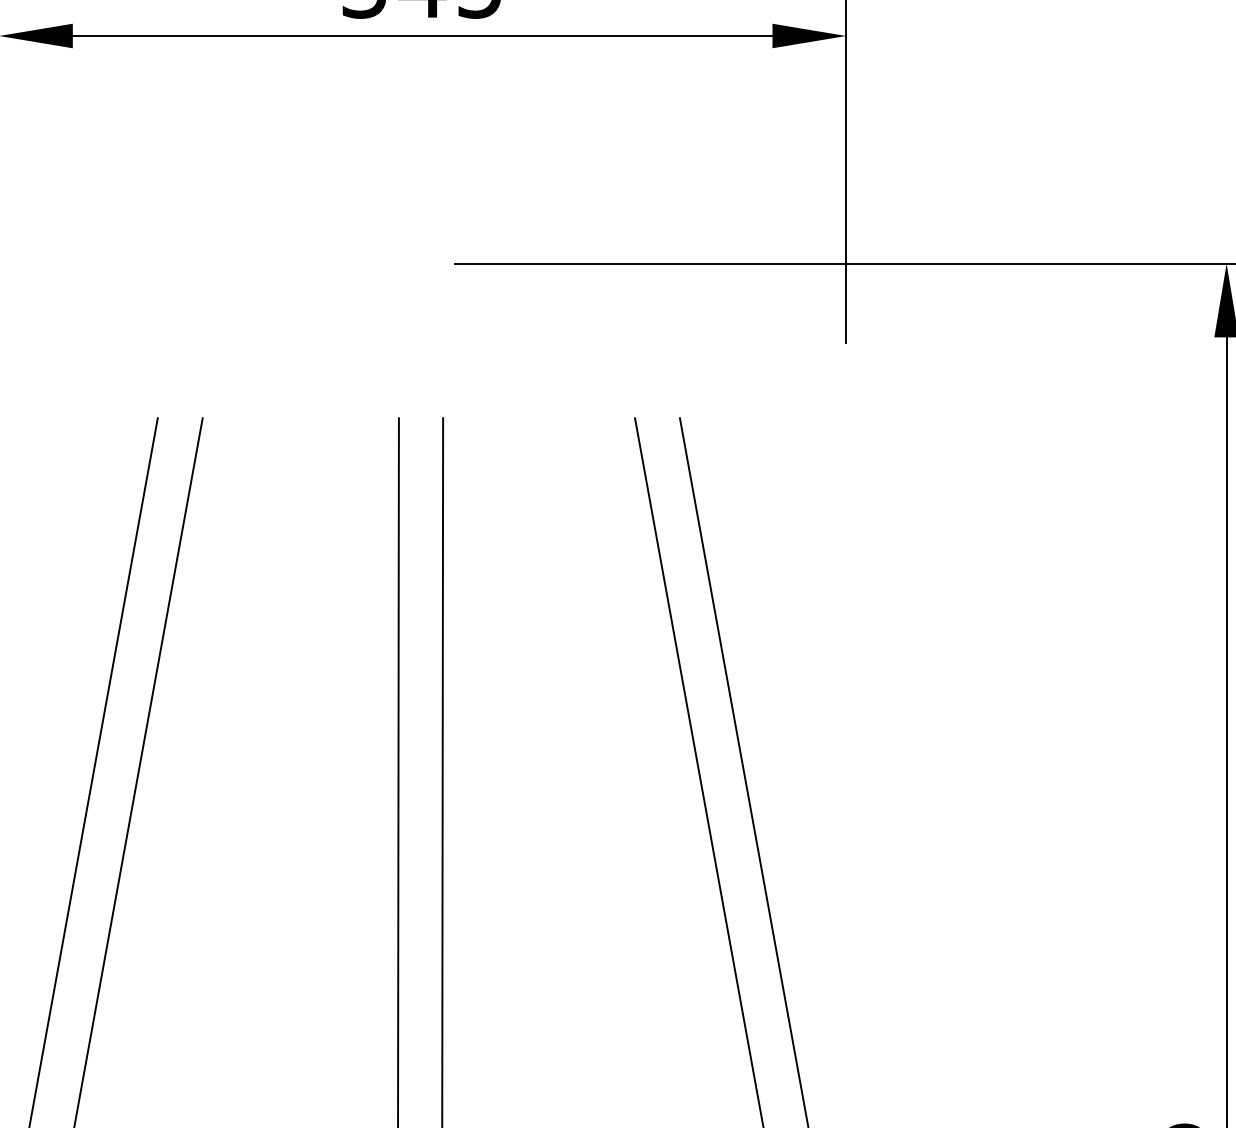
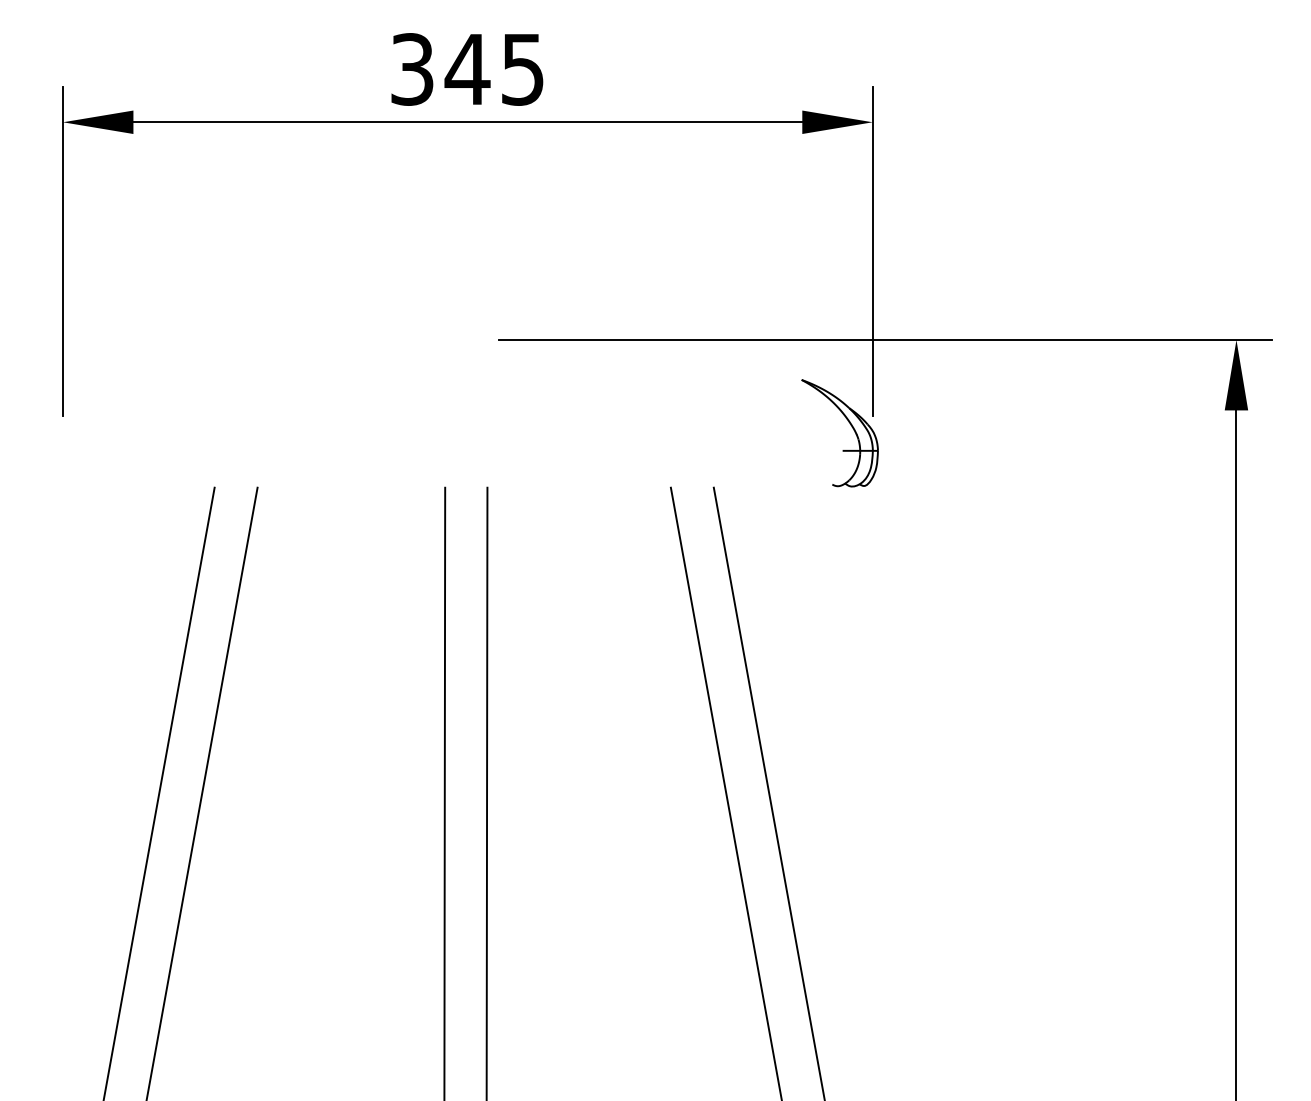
part: (823, 355) -> (851, 427), added

